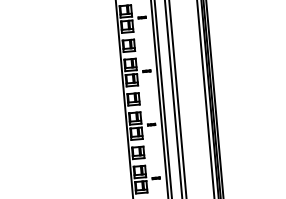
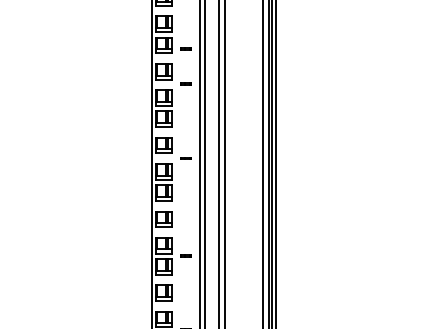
part: (141, 17) -> (185, 48), moved
part: (146, 71) -> (185, 83), moved
line: (151, 124) -> (185, 158), moved

